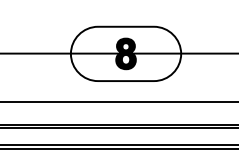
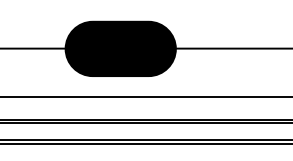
fill: (125, 53) -> (120, 48), added

